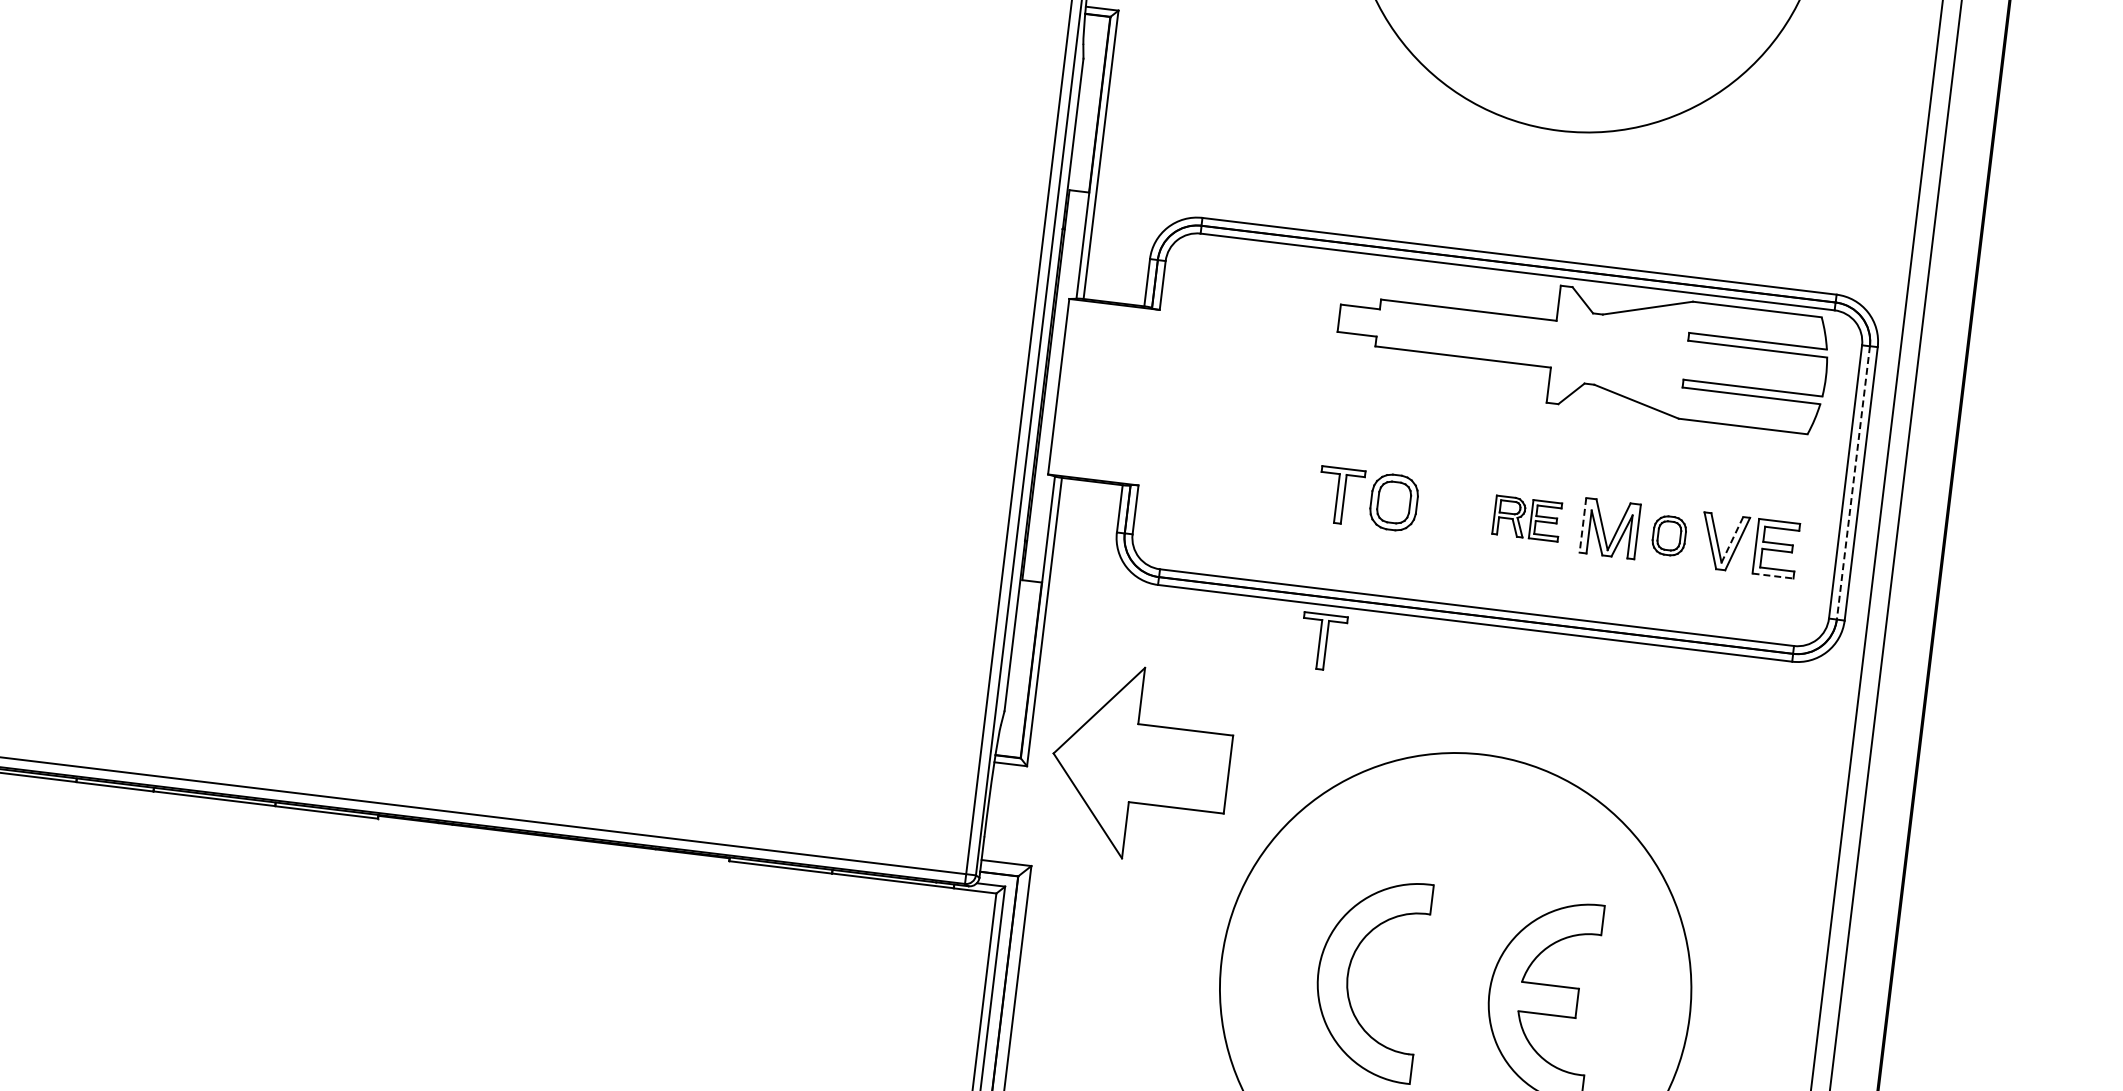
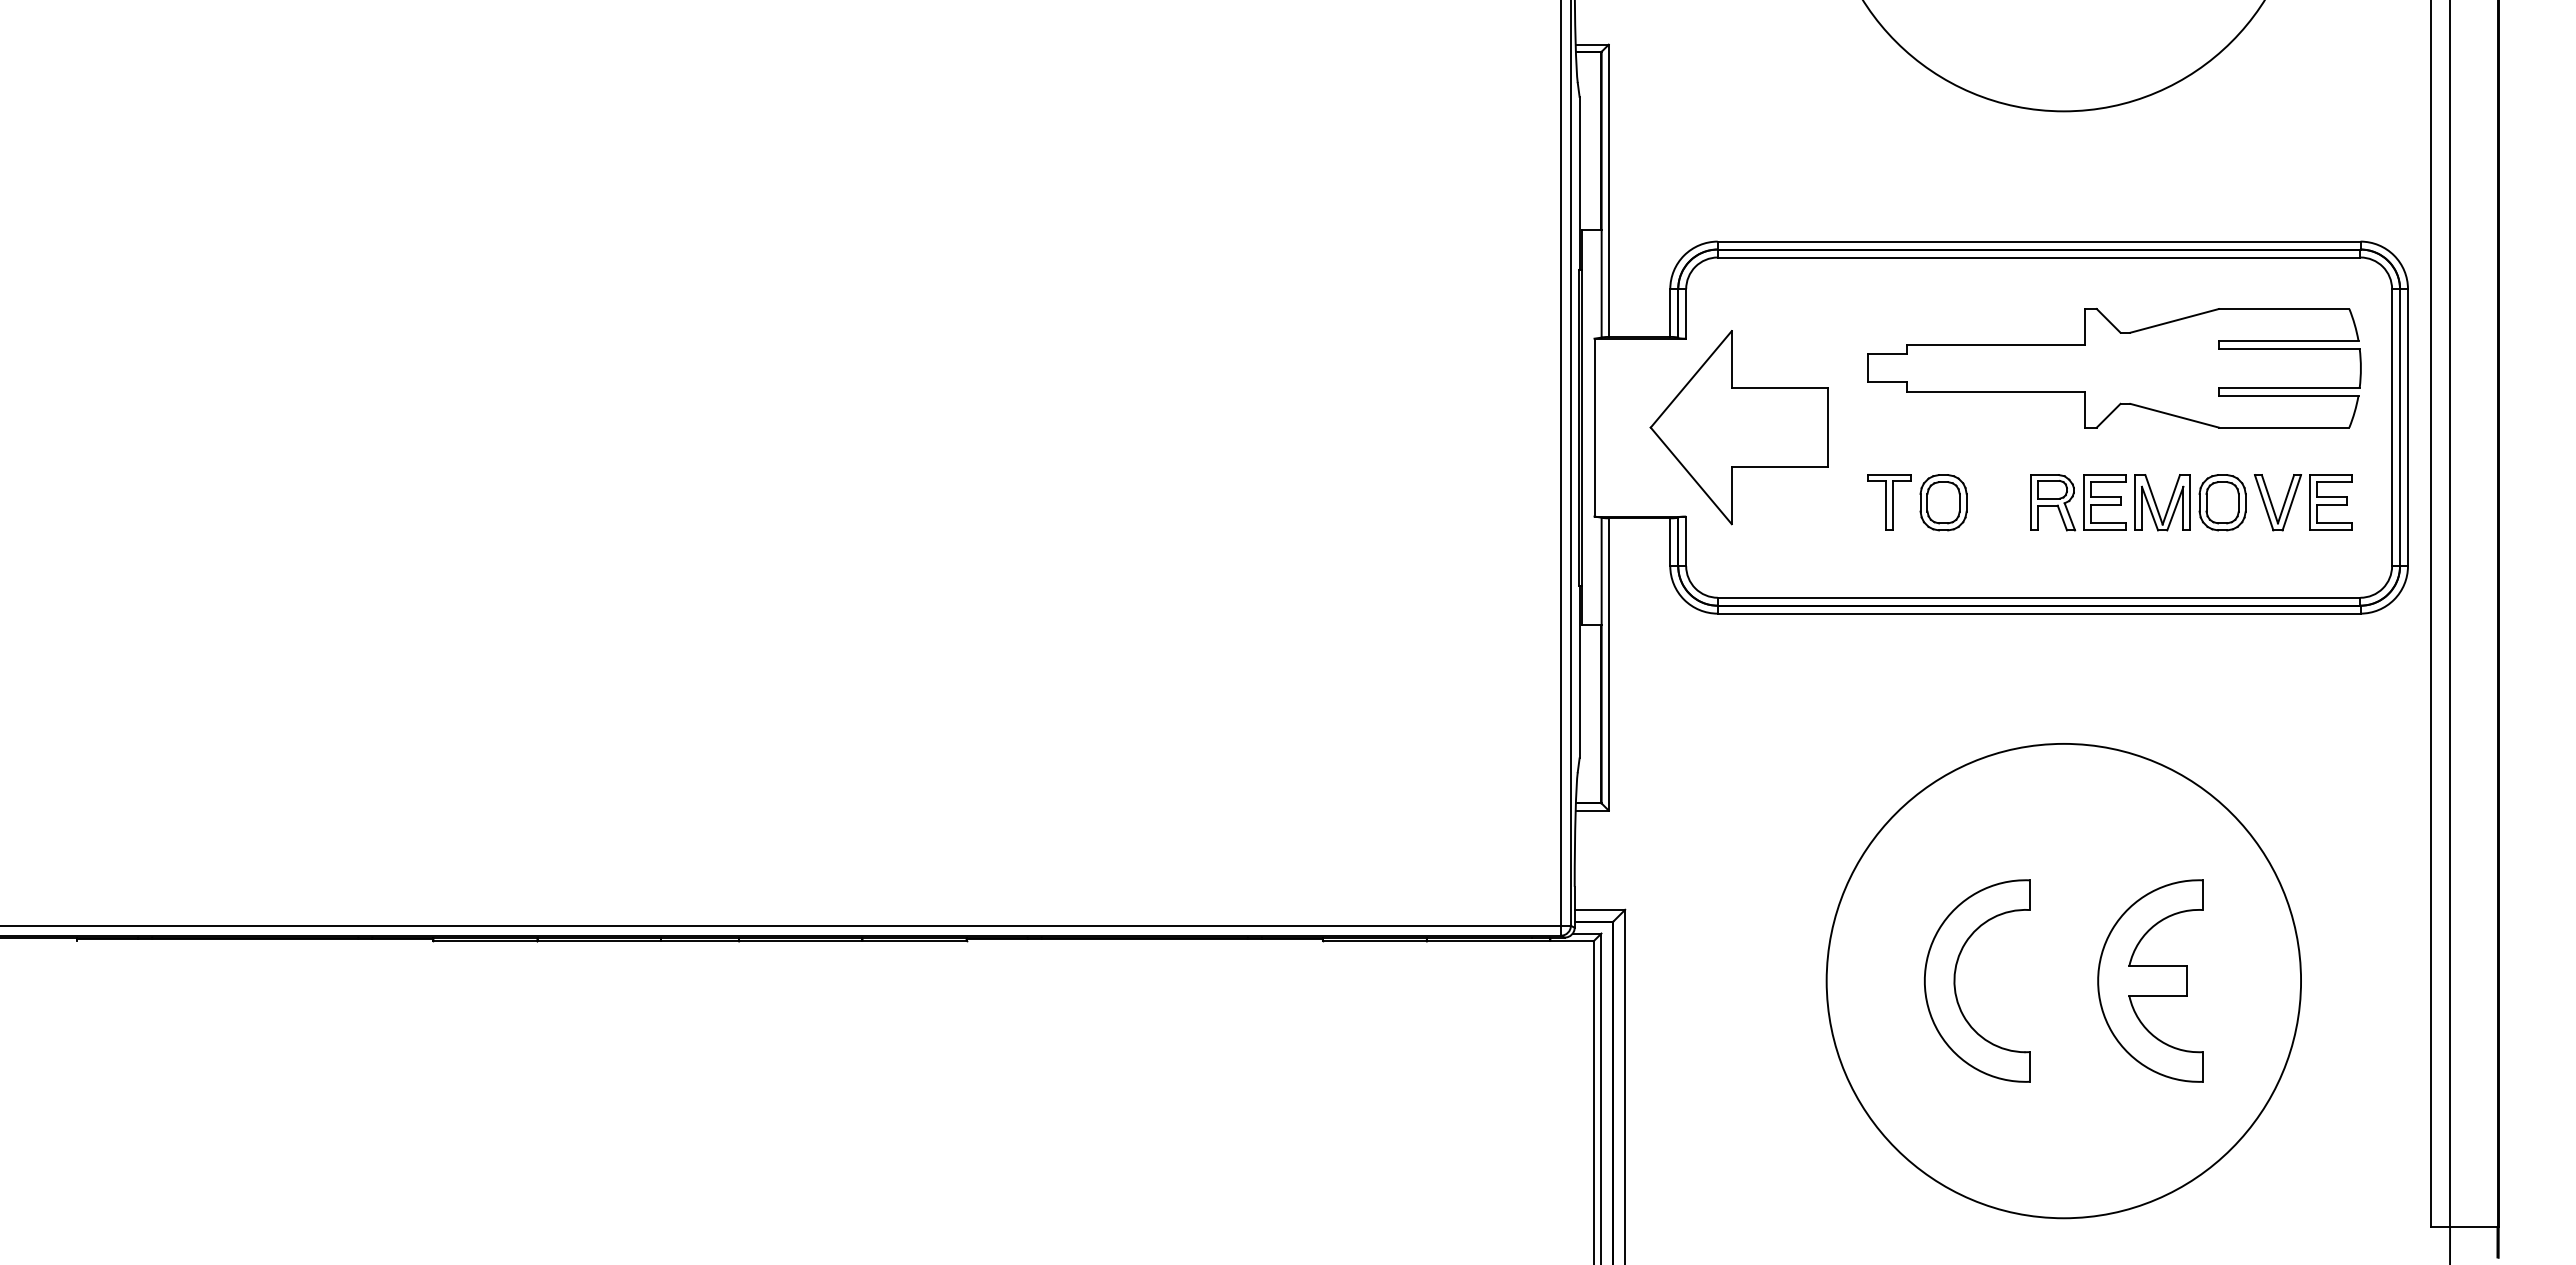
part: (1582, 347) -> (2114, 368), moved
line: (1853, 482) -> (2400, 427), dashed -> solid
part: (1527, 518) -> (2078, 502), size x1.43
line: (1583, 525) -> (2135, 502), dashed -> solid
part: (1669, 535) -> (2222, 502), size x1.43
line: (1731, 540) -> (2285, 499), dashed -> solid
line: (1773, 576) -> (2331, 530), dashed -> solid
part: (1323, 641) -> (1889, 650), removed
part: (1140, 763) -> (1738, 427), moved

